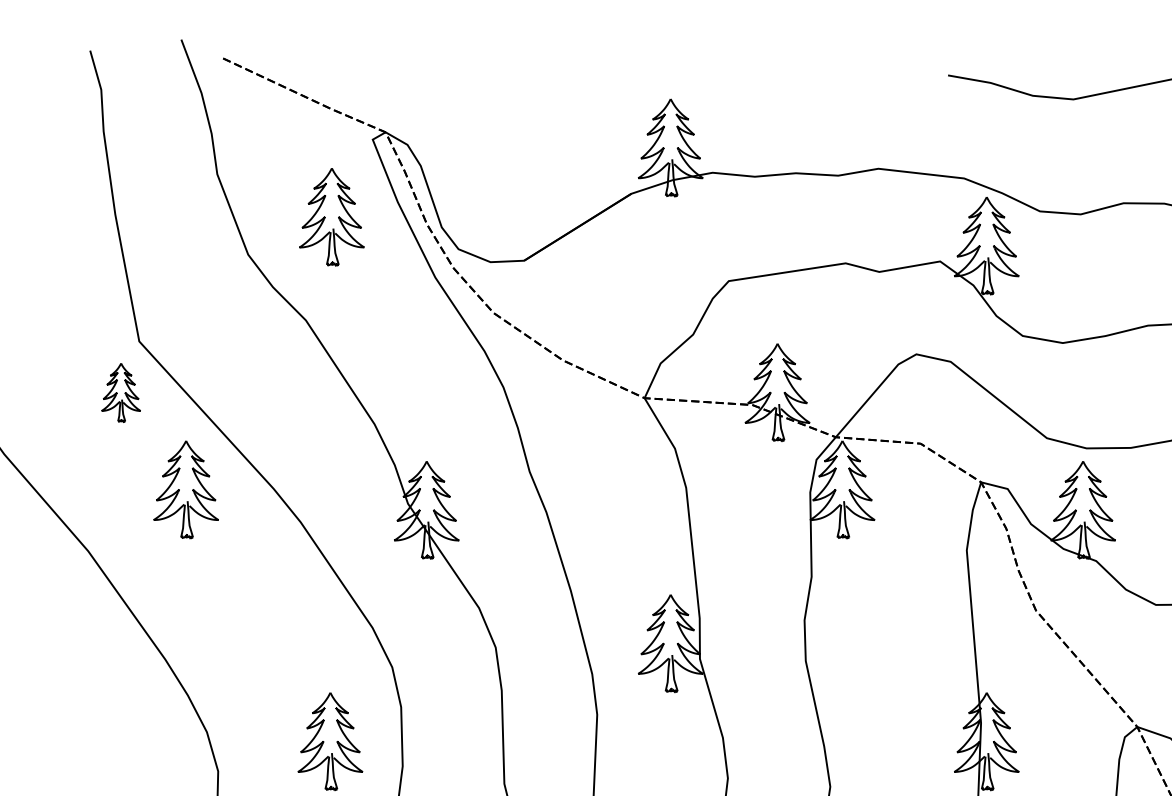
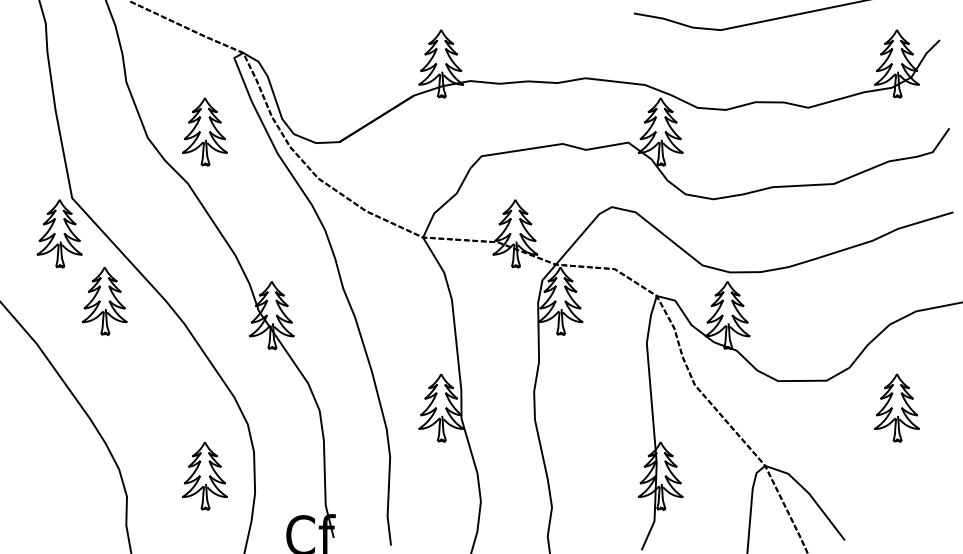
part: (331, 216) -> (204, 131), moved
part: (121, 392) -> (59, 233), size x1.67

